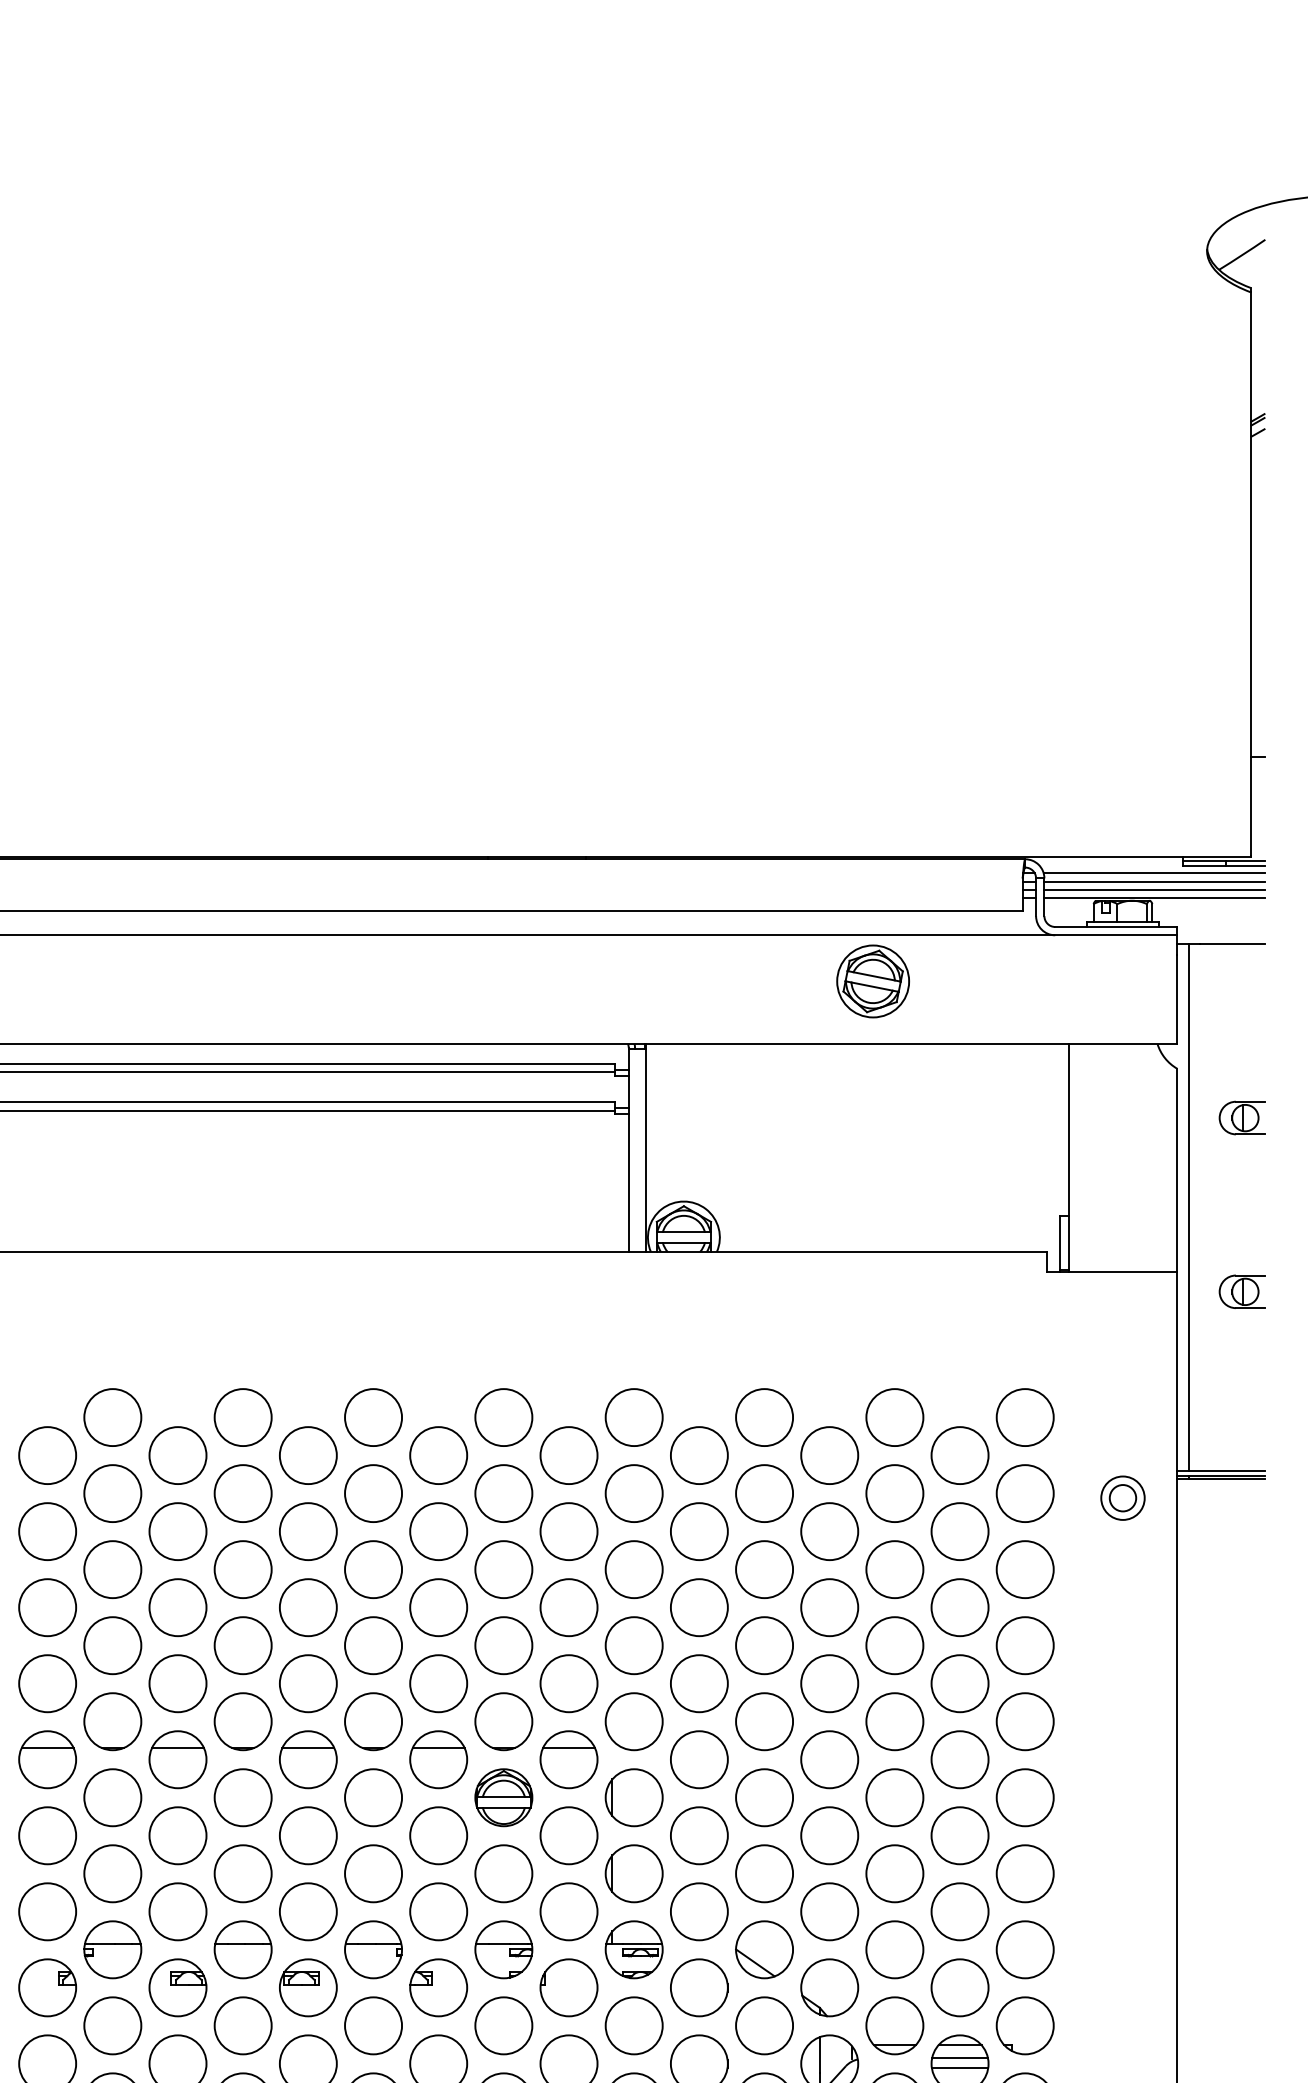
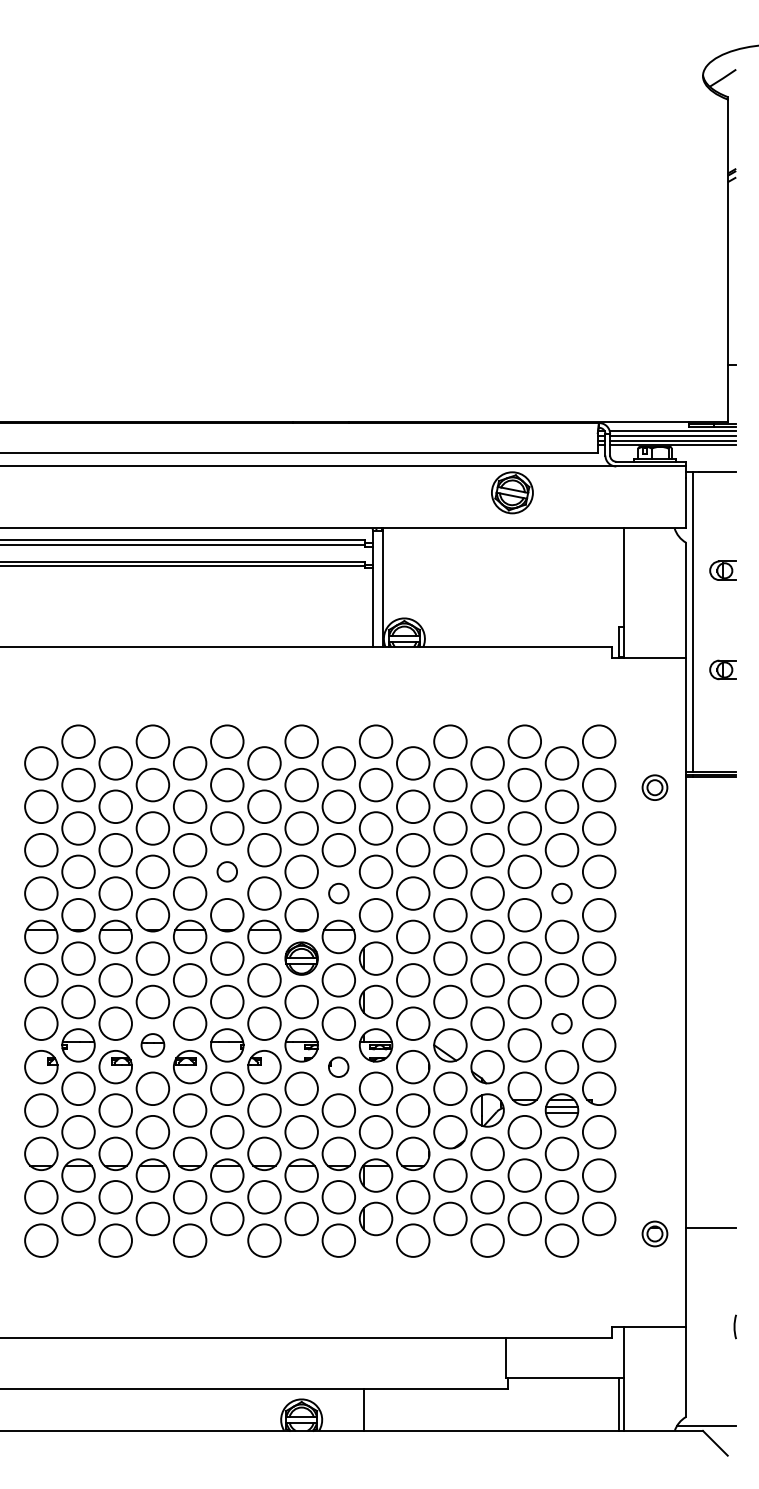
circle: (373, 1645) -> (227, 871), size x0.6
circle: (568, 1683) -> (338, 893), size x0.6
circle: (959, 1683) -> (561, 893), size x0.6
circle: (959, 1911) -> (561, 1023), size x0.6
part: (242, 1949) -> (152, 1045), size x0.7
part: (568, 1988) -> (338, 1067), size x0.6

